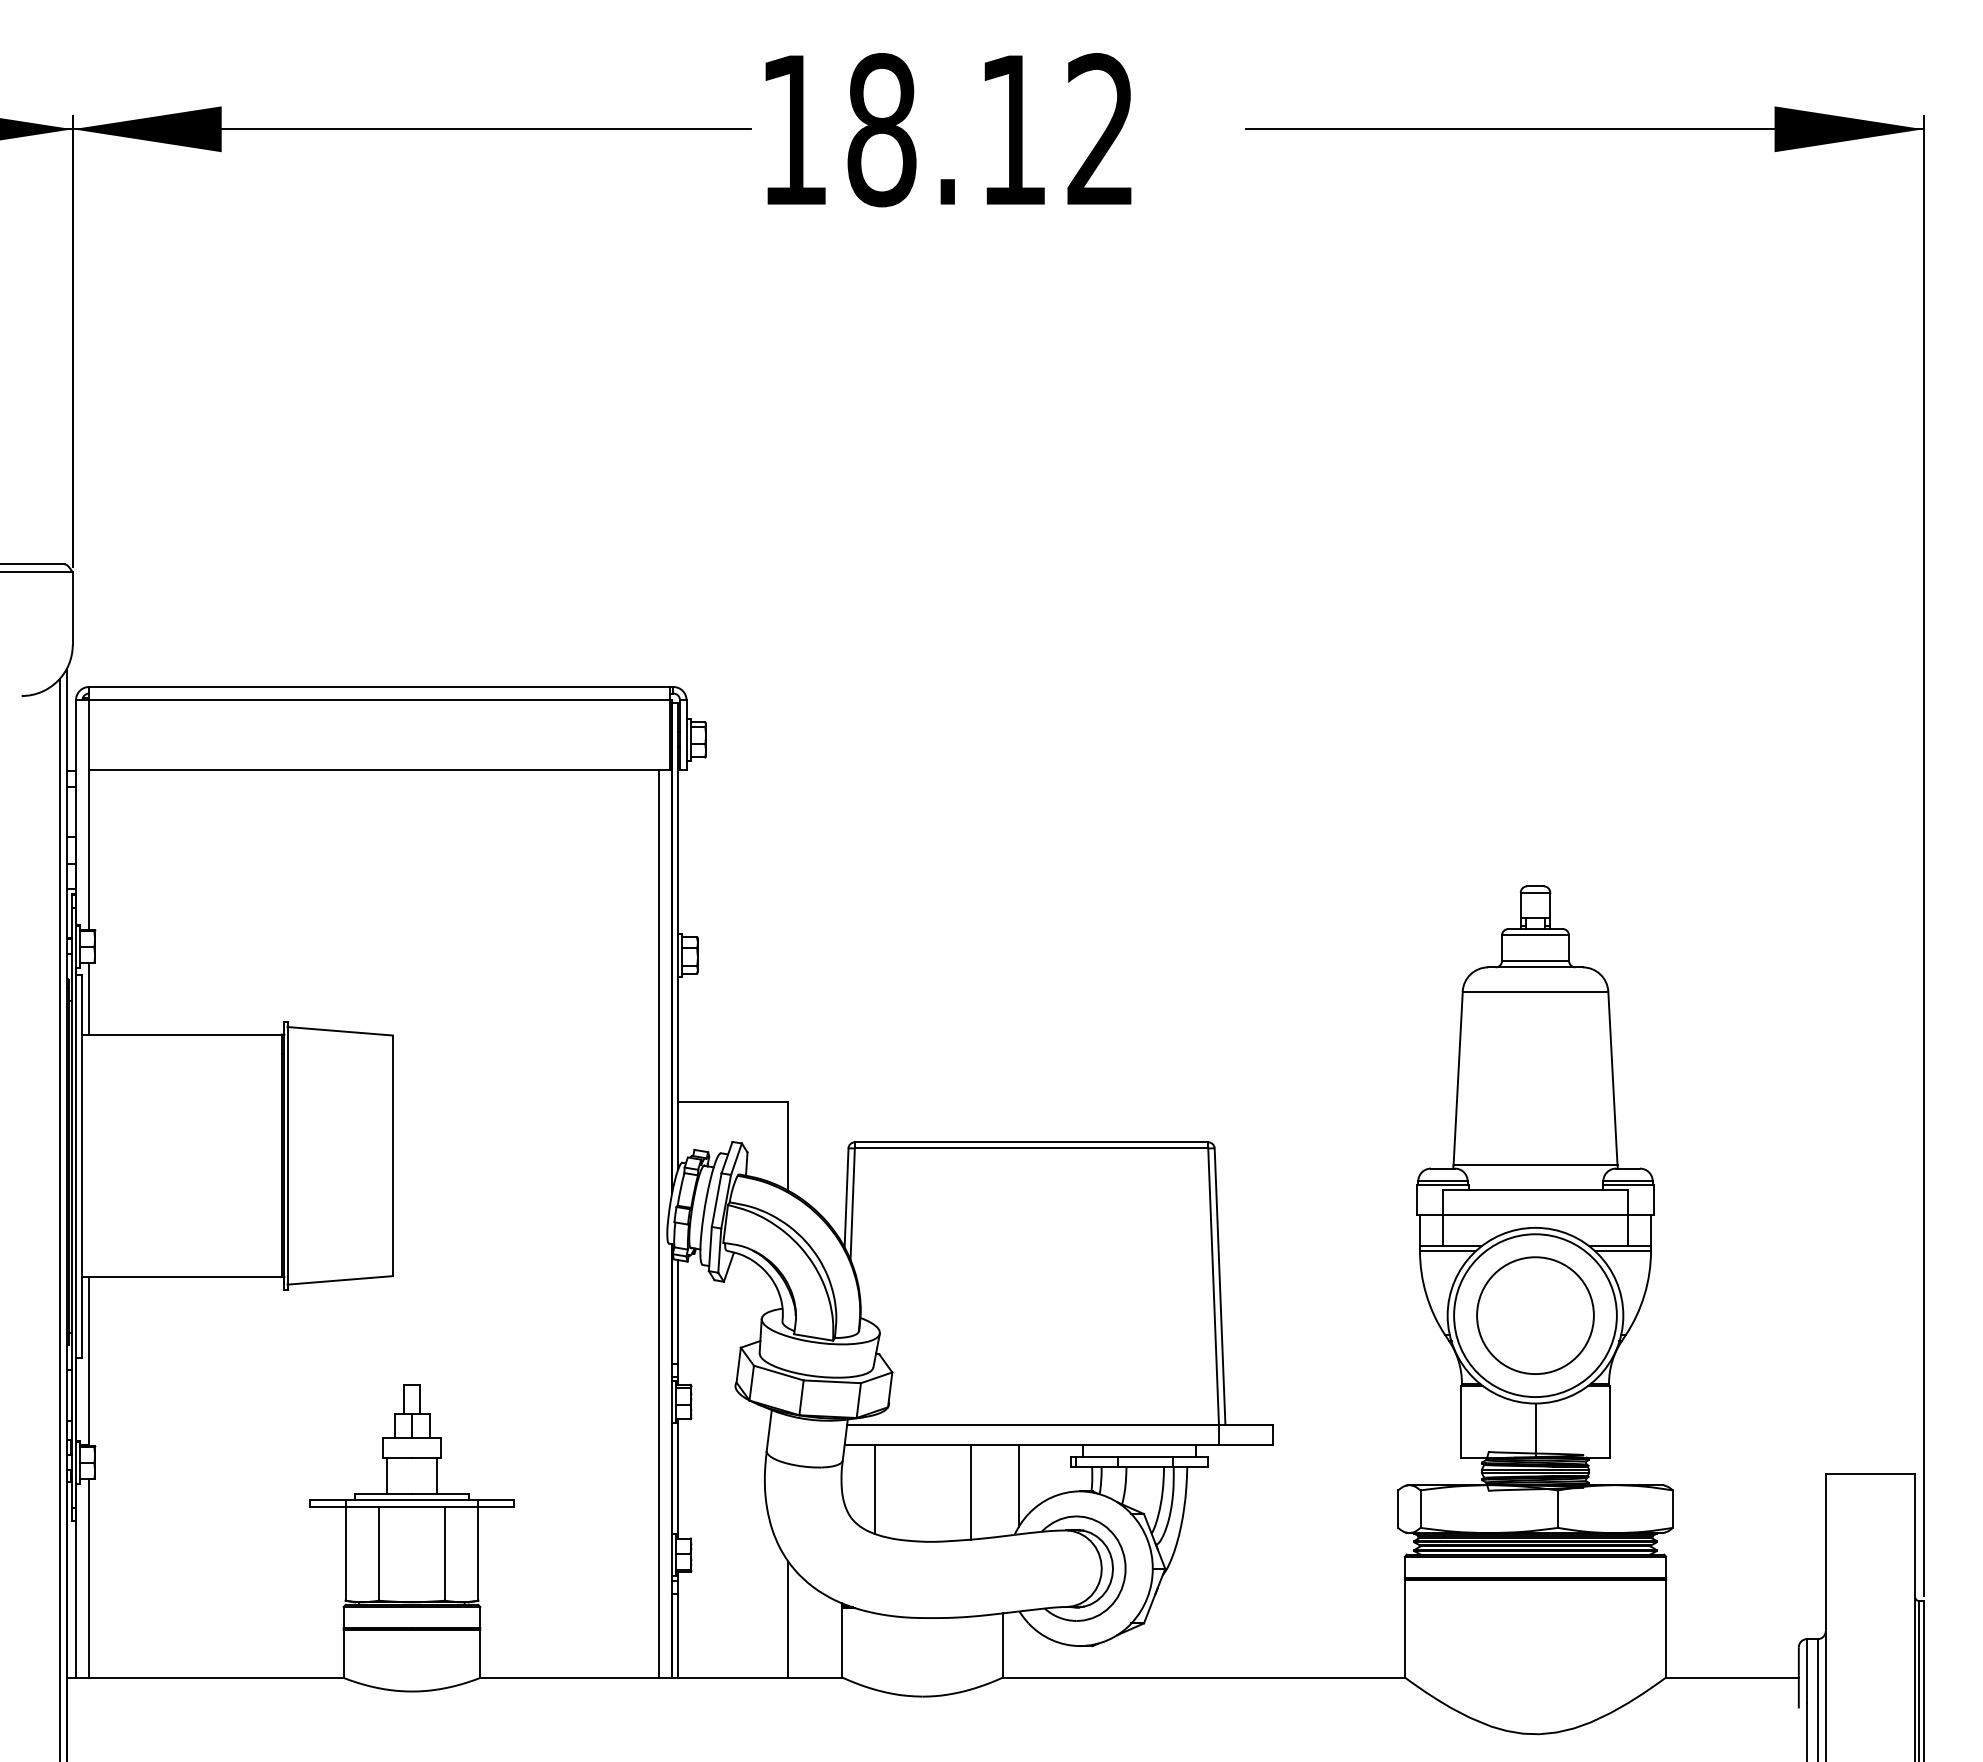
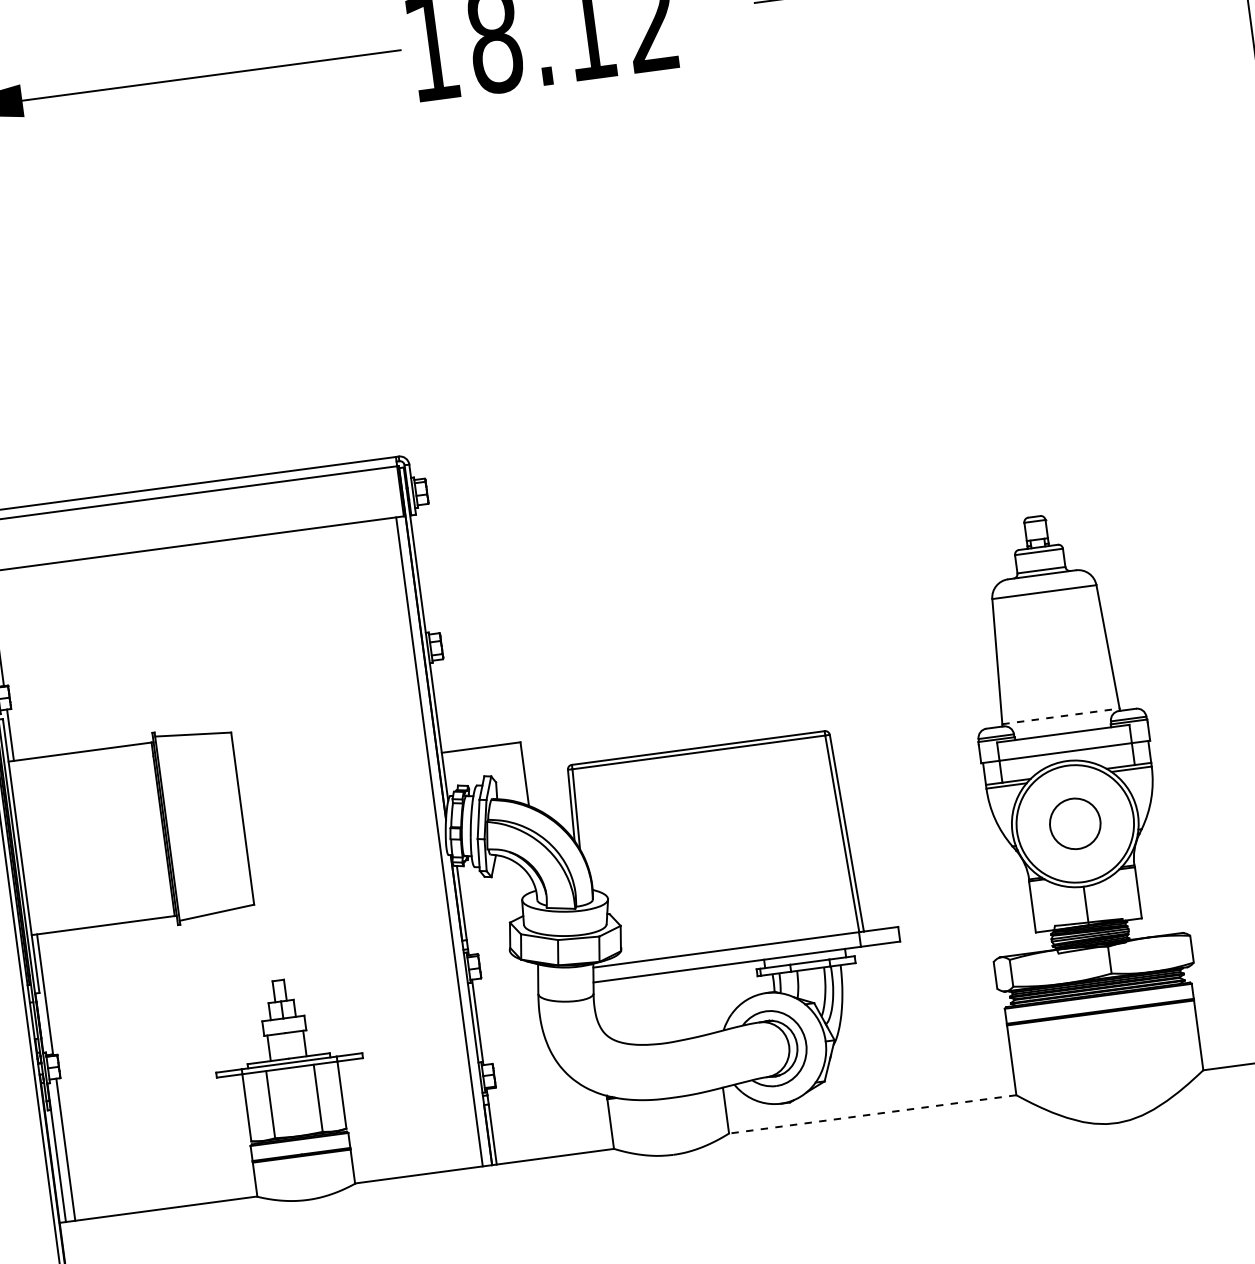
line: (1535, 1165) -> (1060, 716), solid -> dashed
circle: (1535, 1315) -> (1075, 823), size x0.6
line: (1018, 1486) -> (721, 995), removed
line: (874, 1489) -> (619, 1011), removed
line: (970, 1492) -> (688, 1004), removed
line: (788, 1619) -> (569, 1112), removed
line: (1204, 1677) -> (873, 1114), solid -> dashed

